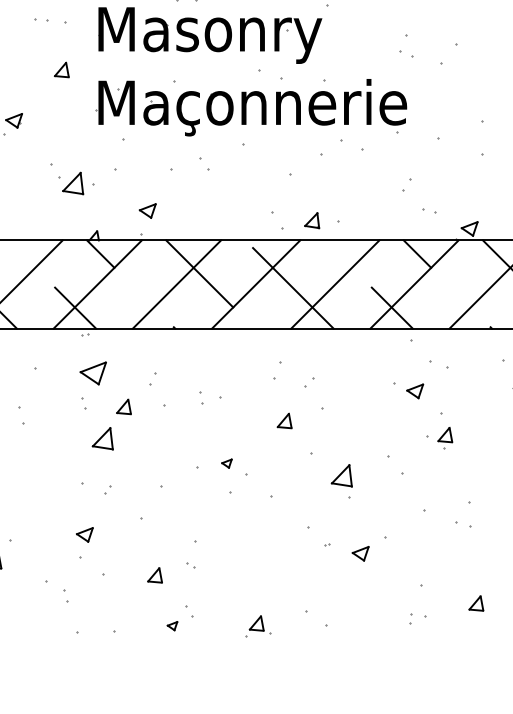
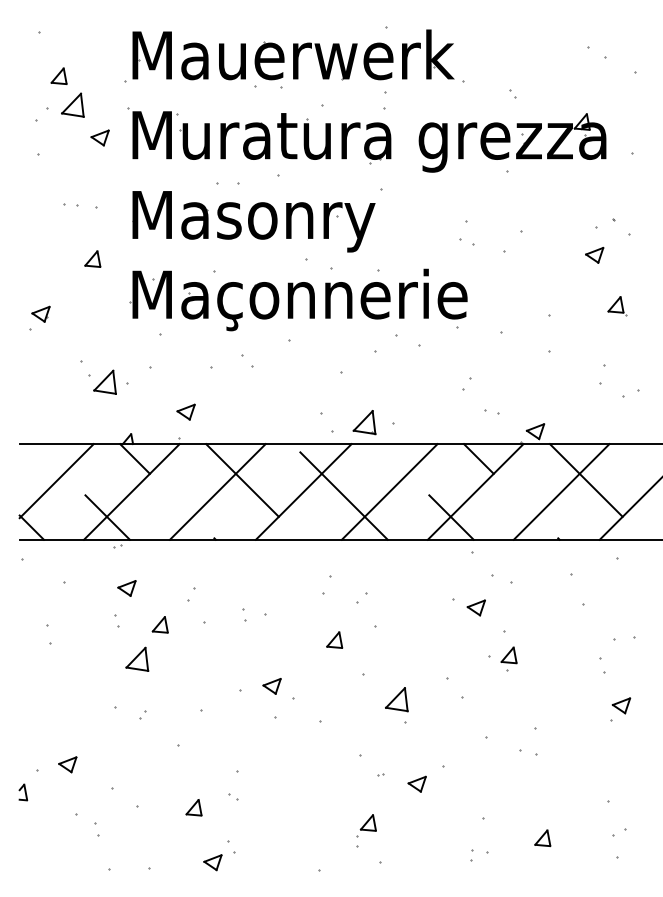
part: (312, 220) -> (364, 422), size x1.43
part: (92, 373) -> (126, 588), size x0.62
part: (226, 463) -> (271, 686), size x1.67
part: (84, 534) -> (67, 764), moved
part: (172, 625) -> (212, 862), size x1.67
part: (255, 625) -> (366, 825), moved

